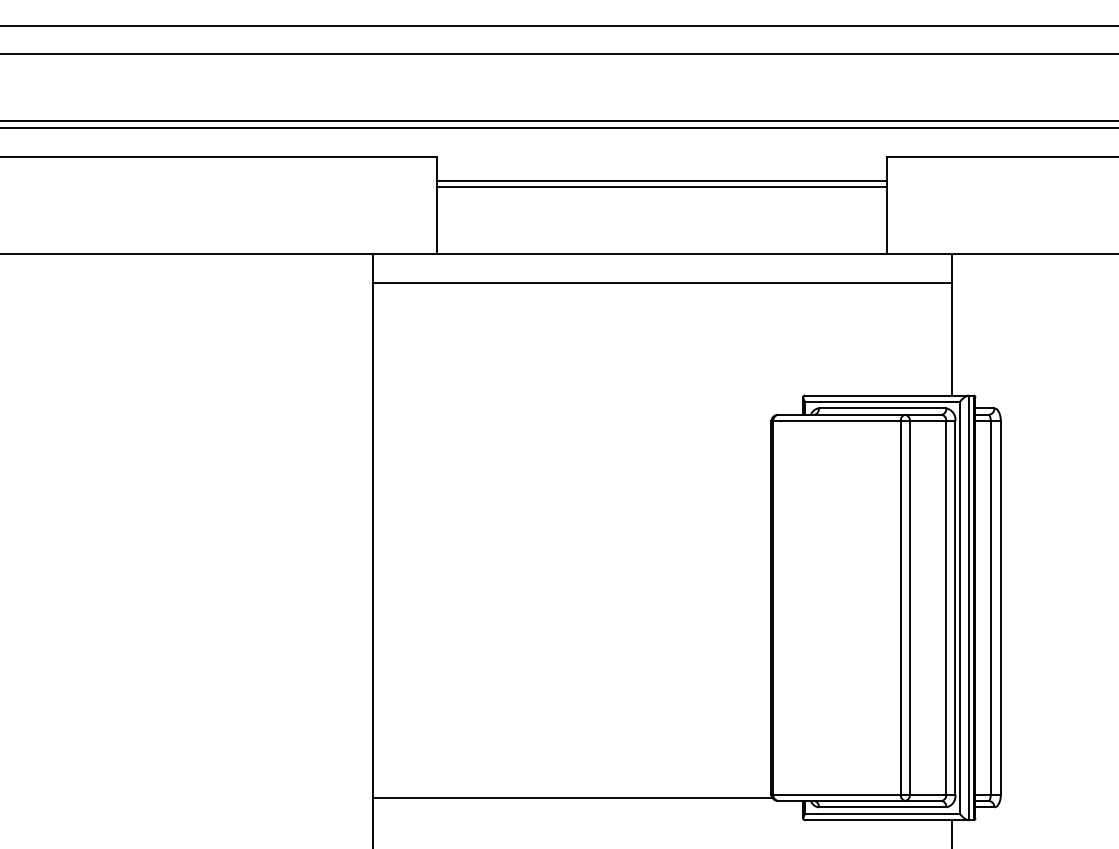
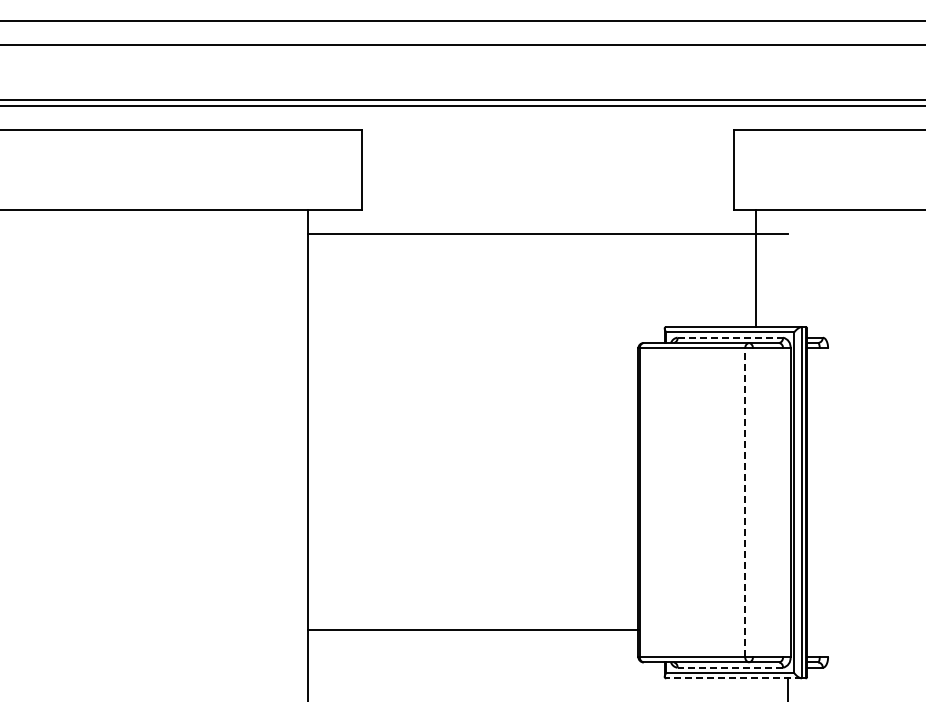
line: (661, 180) -> (547, 149), removed
line: (661, 186) -> (547, 154), removed
line: (661, 253) -> (547, 209), removed
line: (951, 324) -> (755, 268), moved
line: (882, 408) -> (730, 337), solid -> dashed
line: (900, 607) -> (745, 502), solid -> dashed
line: (909, 607) -> (752, 502), removed
line: (945, 607) -> (782, 502), removed
line: (990, 607) -> (819, 502), removed
line: (1001, 607) -> (828, 502), removed
line: (572, 797) -> (473, 629), moved
line: (882, 807) -> (730, 667), solid -> dashed
line: (887, 820) -> (734, 678), solid -> dashed

